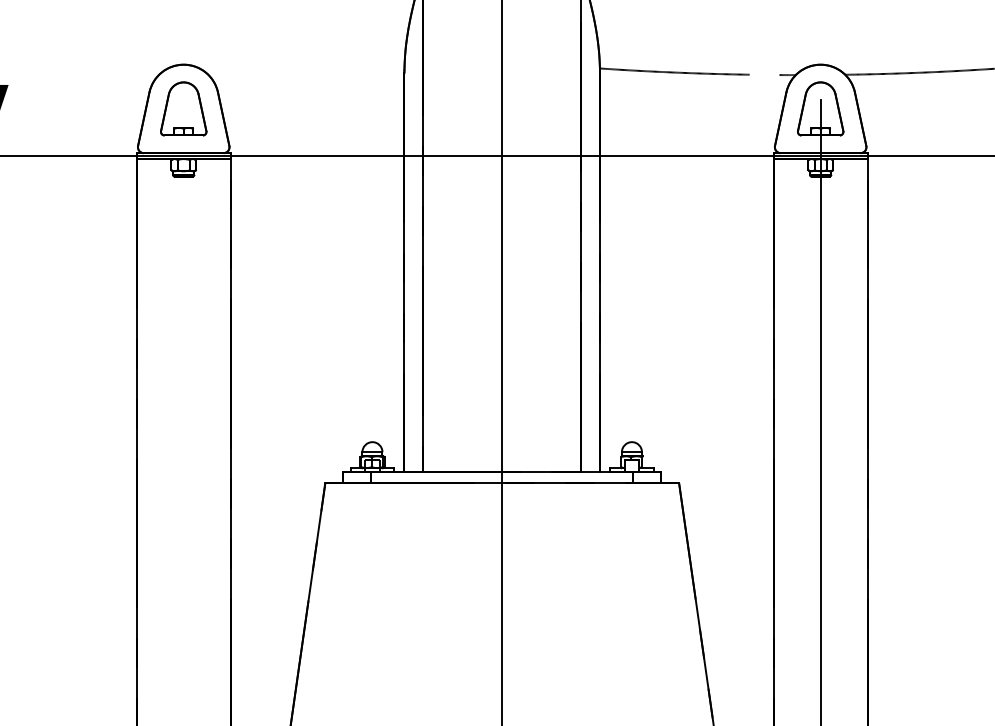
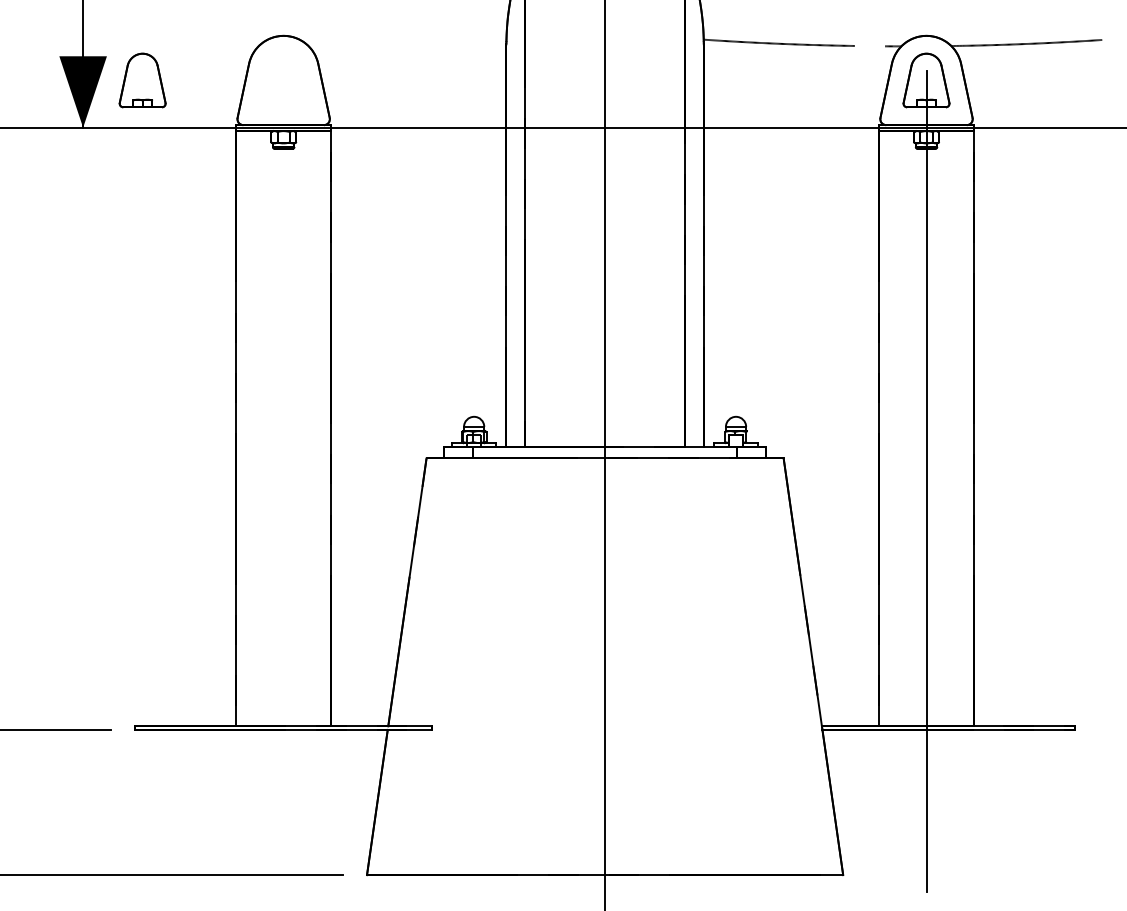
part: (183, 108) -> (142, 80), moved

